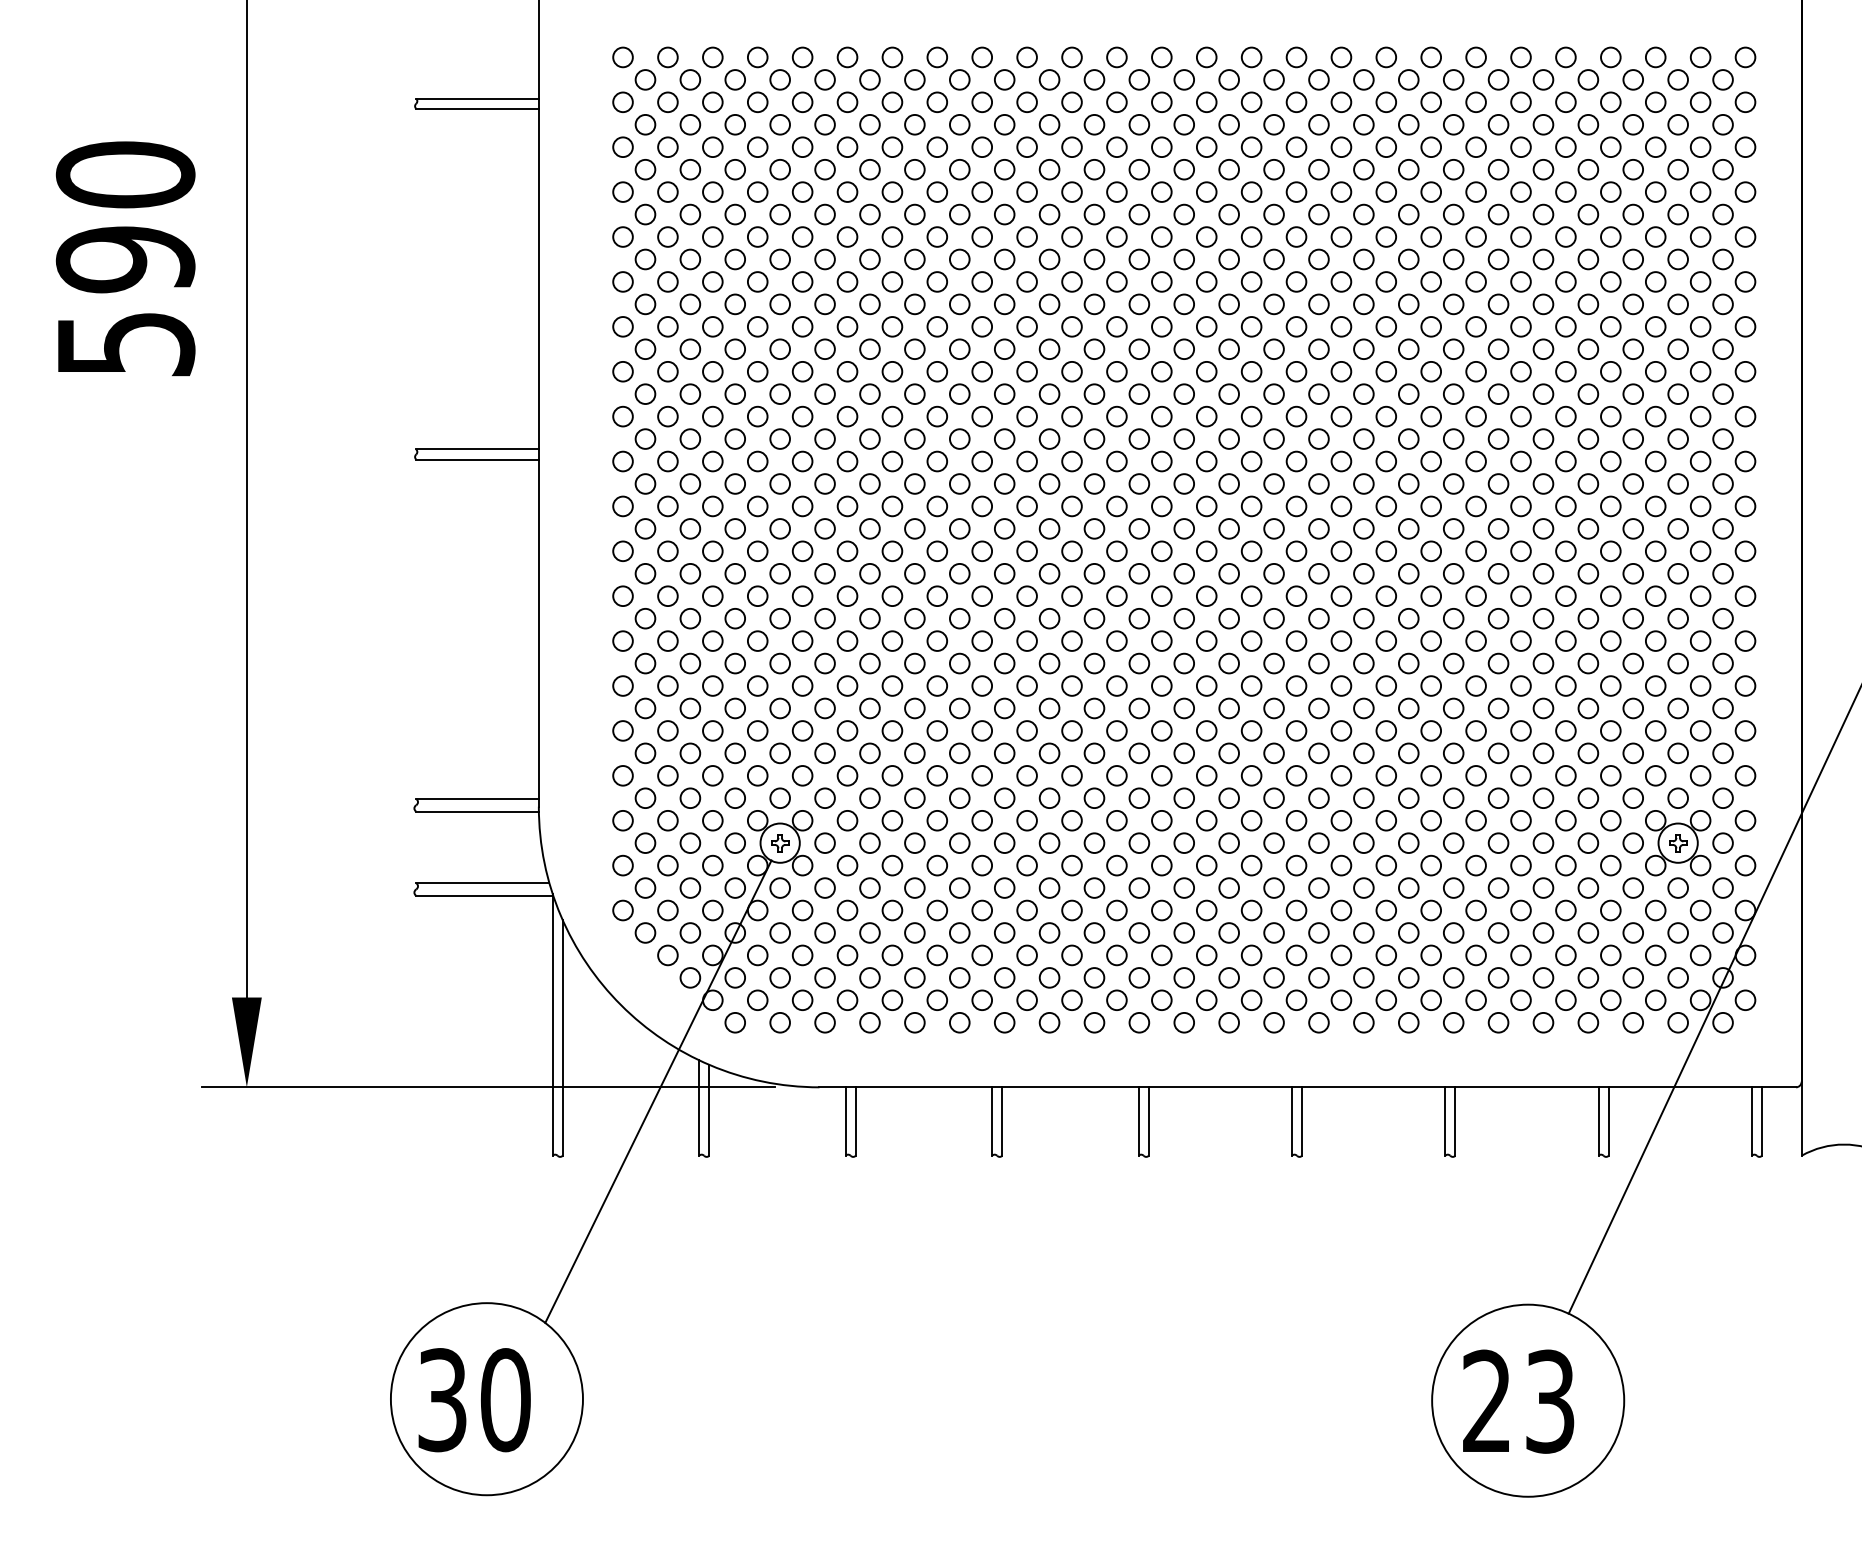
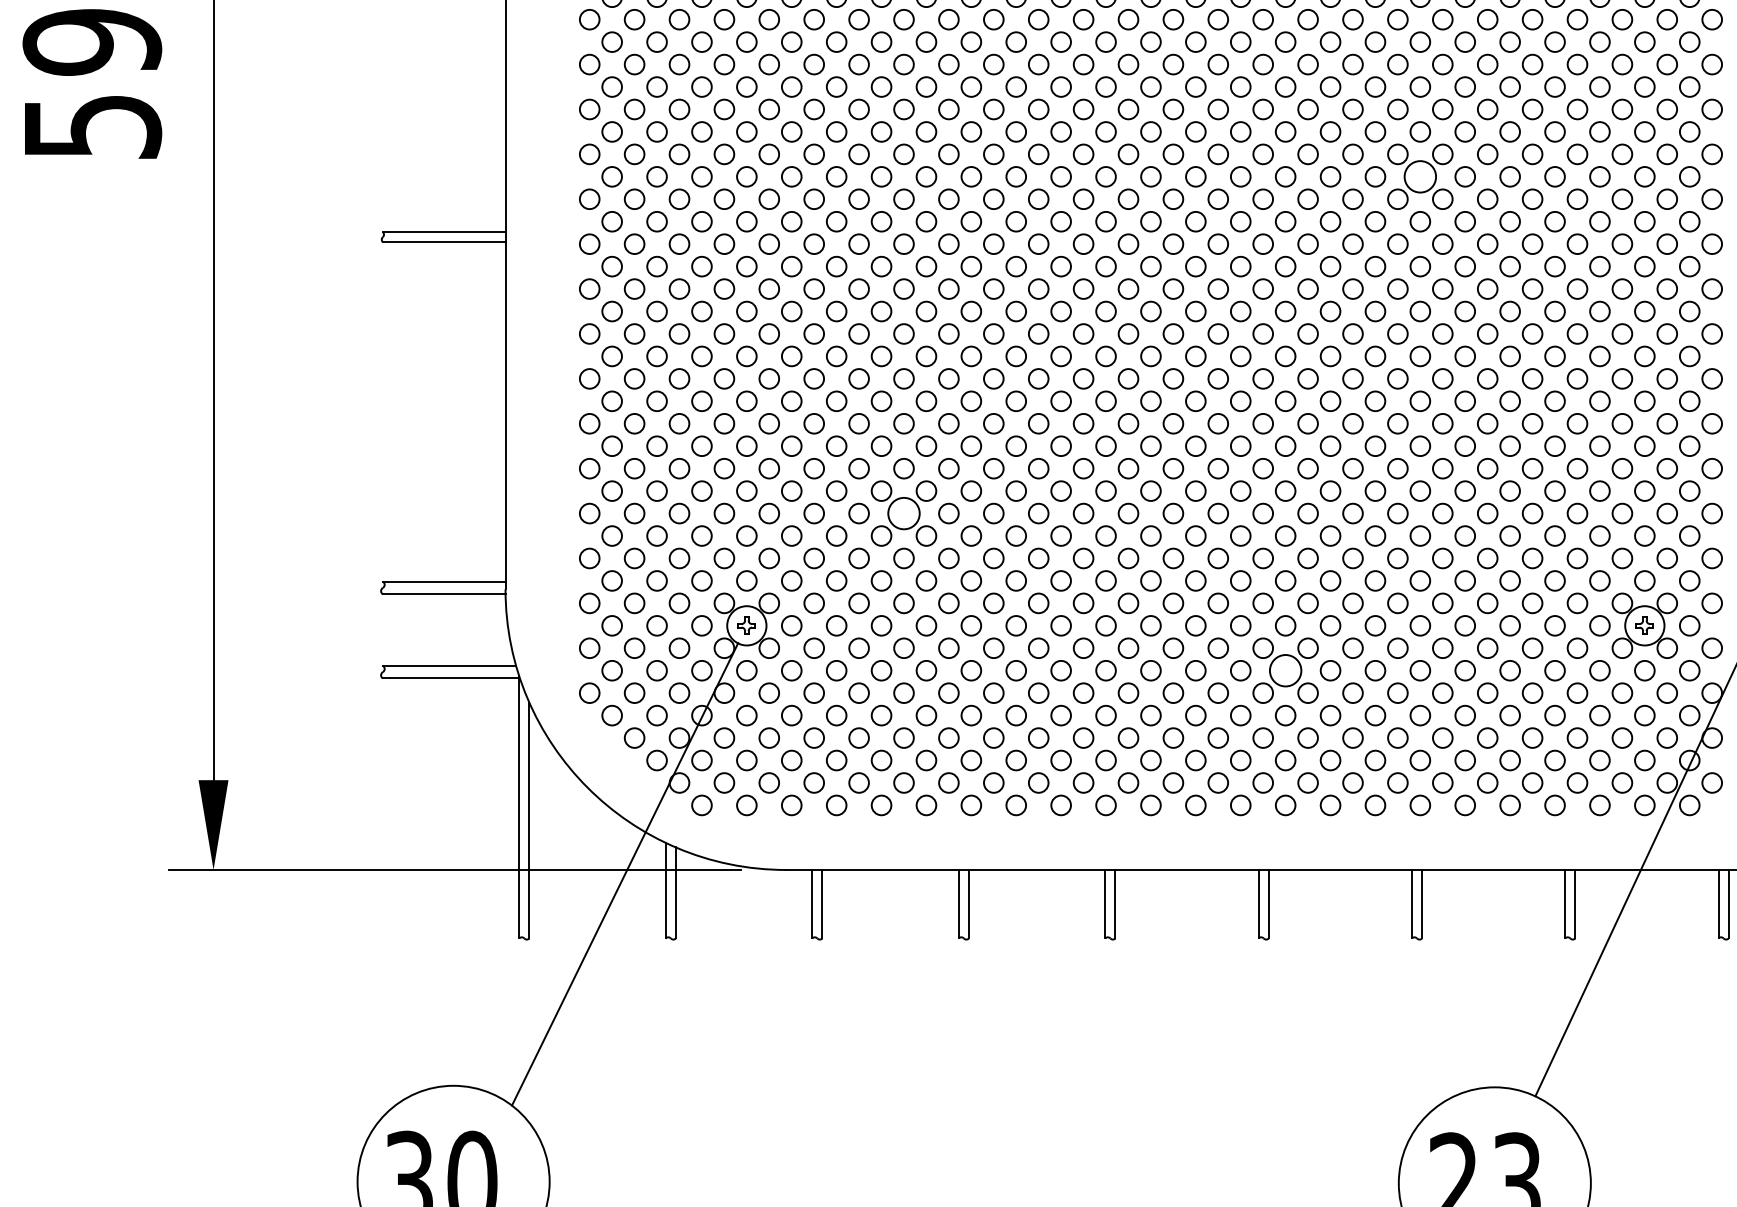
circle: (1453, 394) -> (1420, 177), size x1.6
circle: (937, 730) -> (904, 513), size x1.6
circle: (1318, 887) -> (1285, 670), size x1.6

